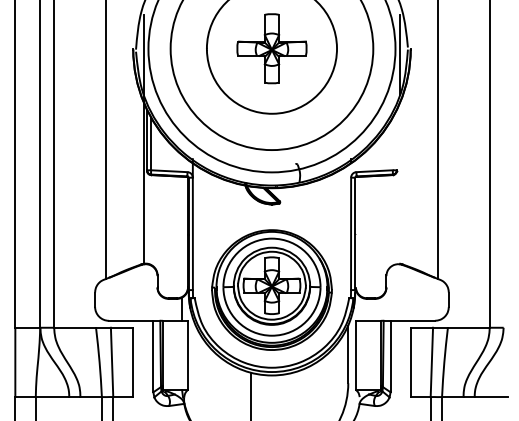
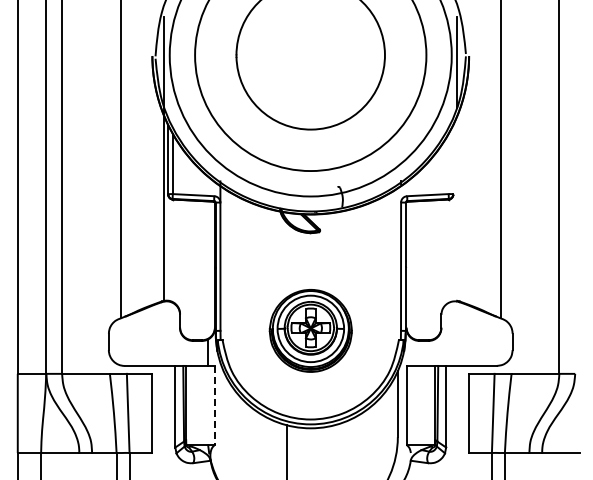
part: (271, 48) -> (310, 54), removed
part: (271, 289) -> (310, 330), size x0.6
line: (187, 355) -> (214, 405), solid -> dashed

